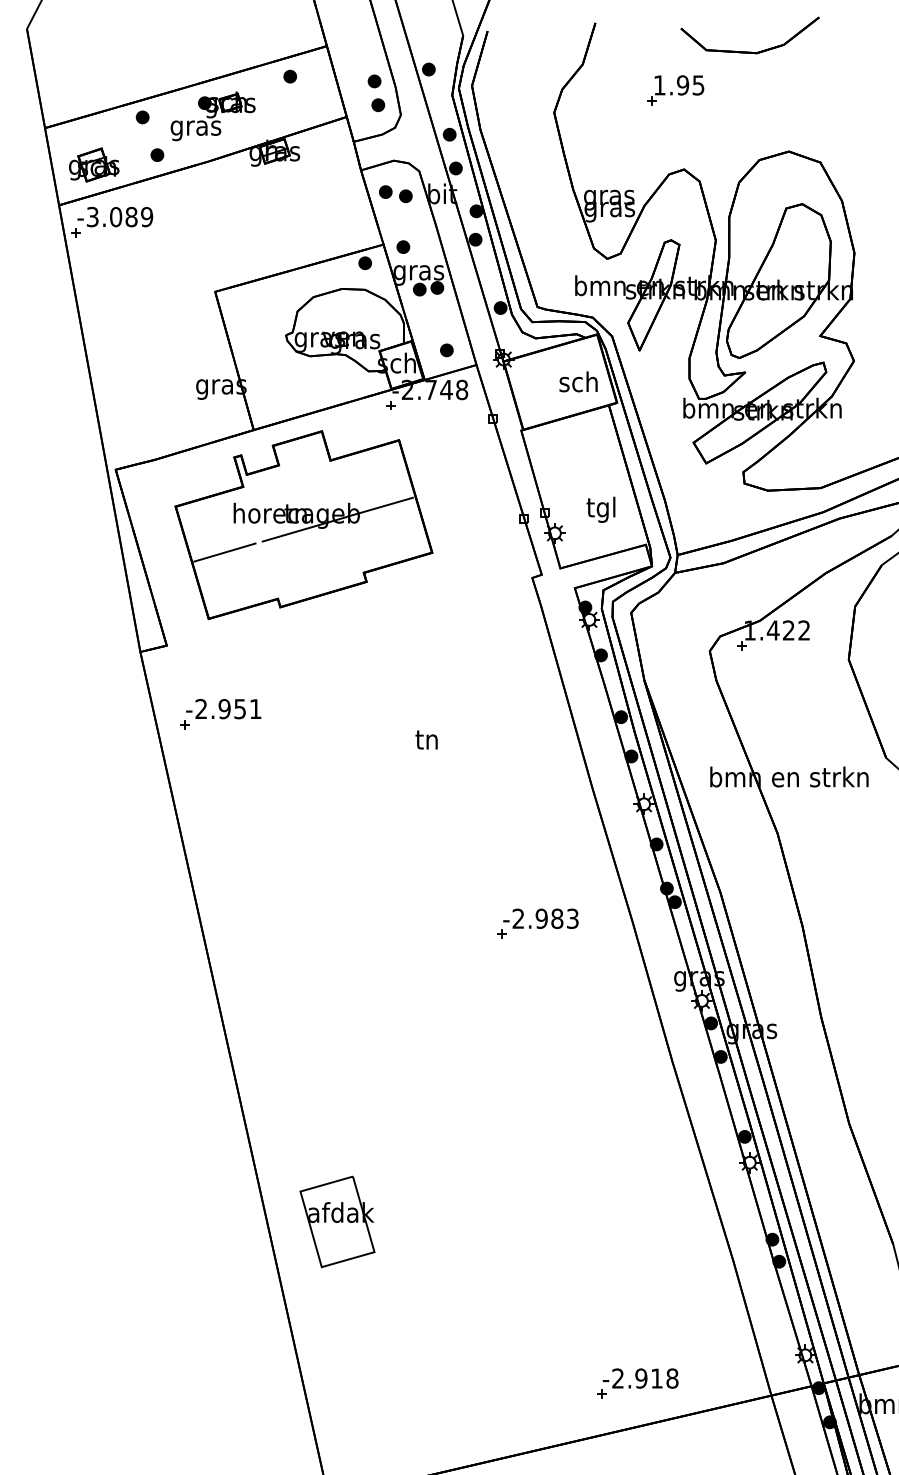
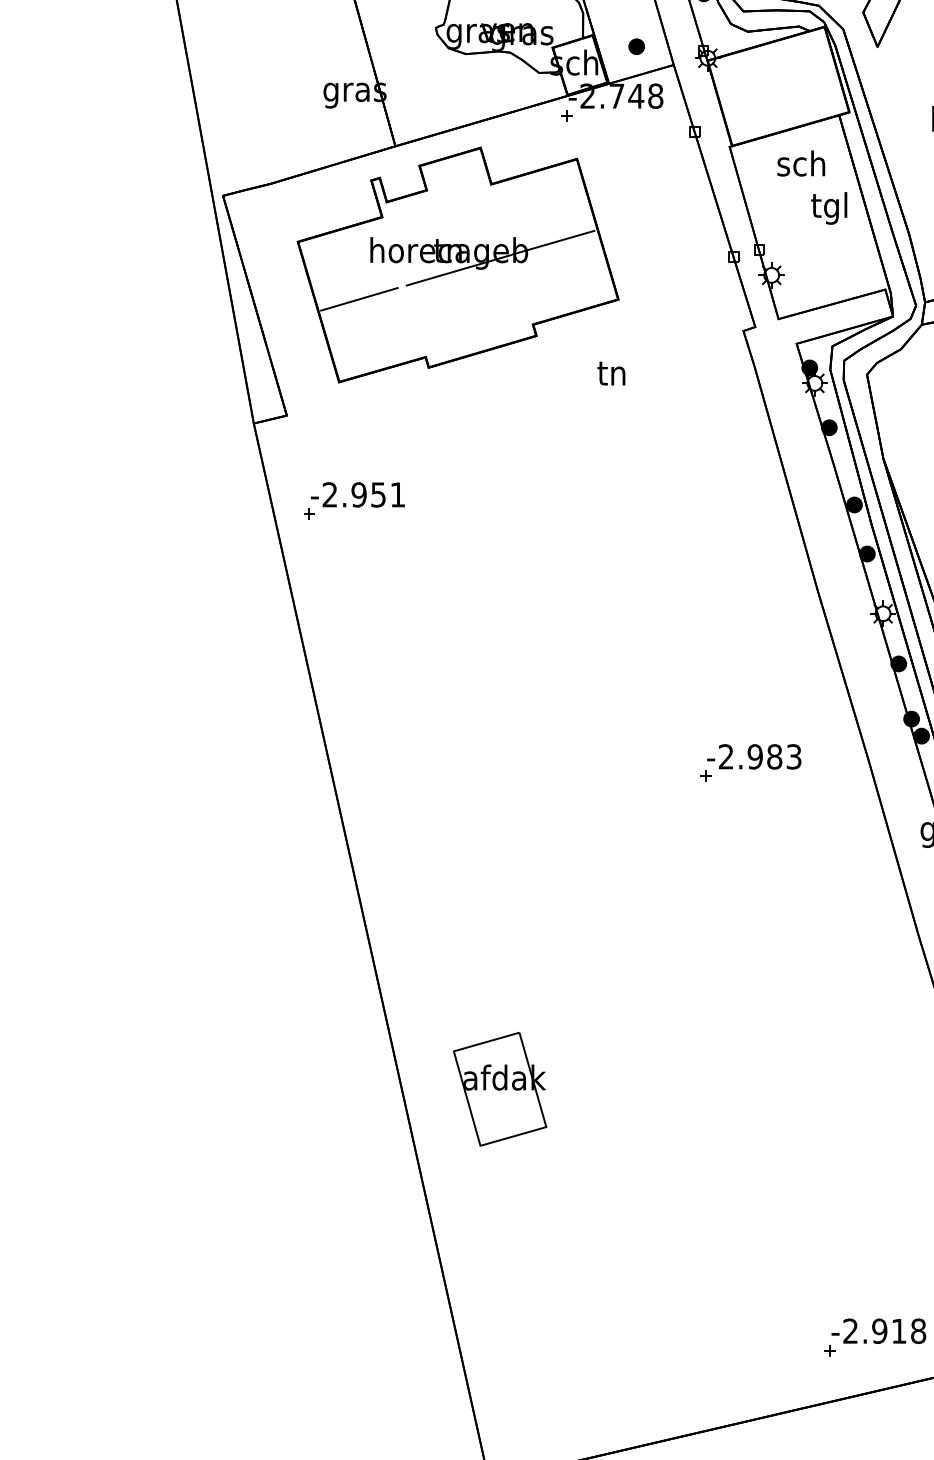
text: (578, 381) -> (801, 163), moved
text: (600, 509) -> (828, 208), moved
text: (426, 739) -> (611, 372), moved
part: (337, 1221) -> (500, 1088), moved

